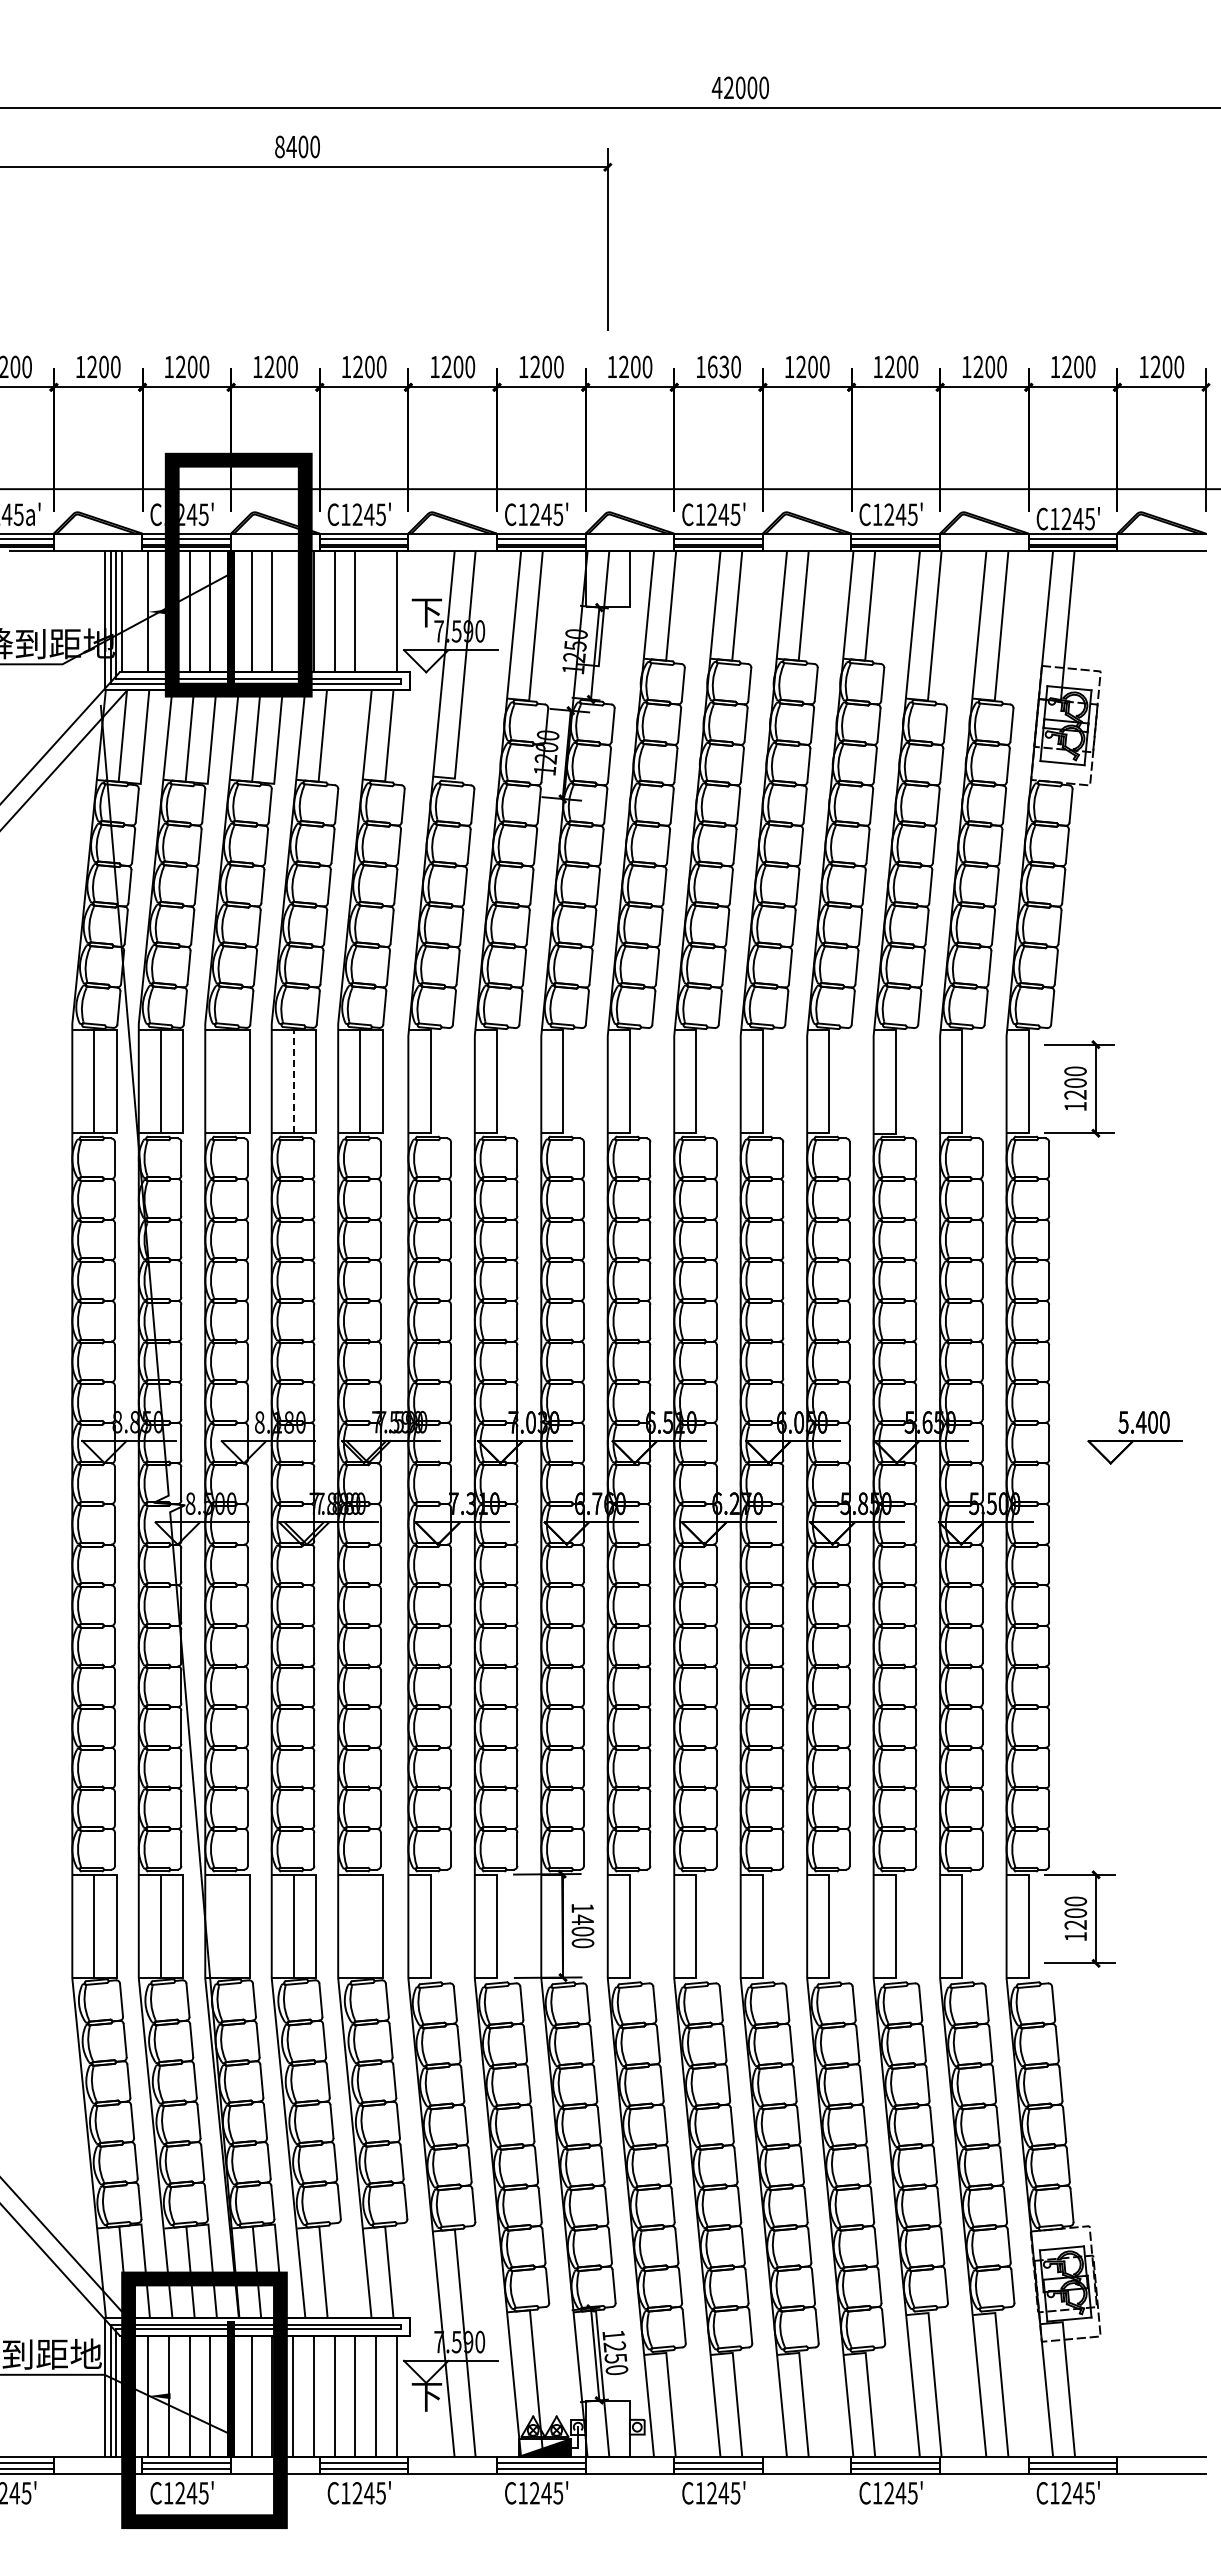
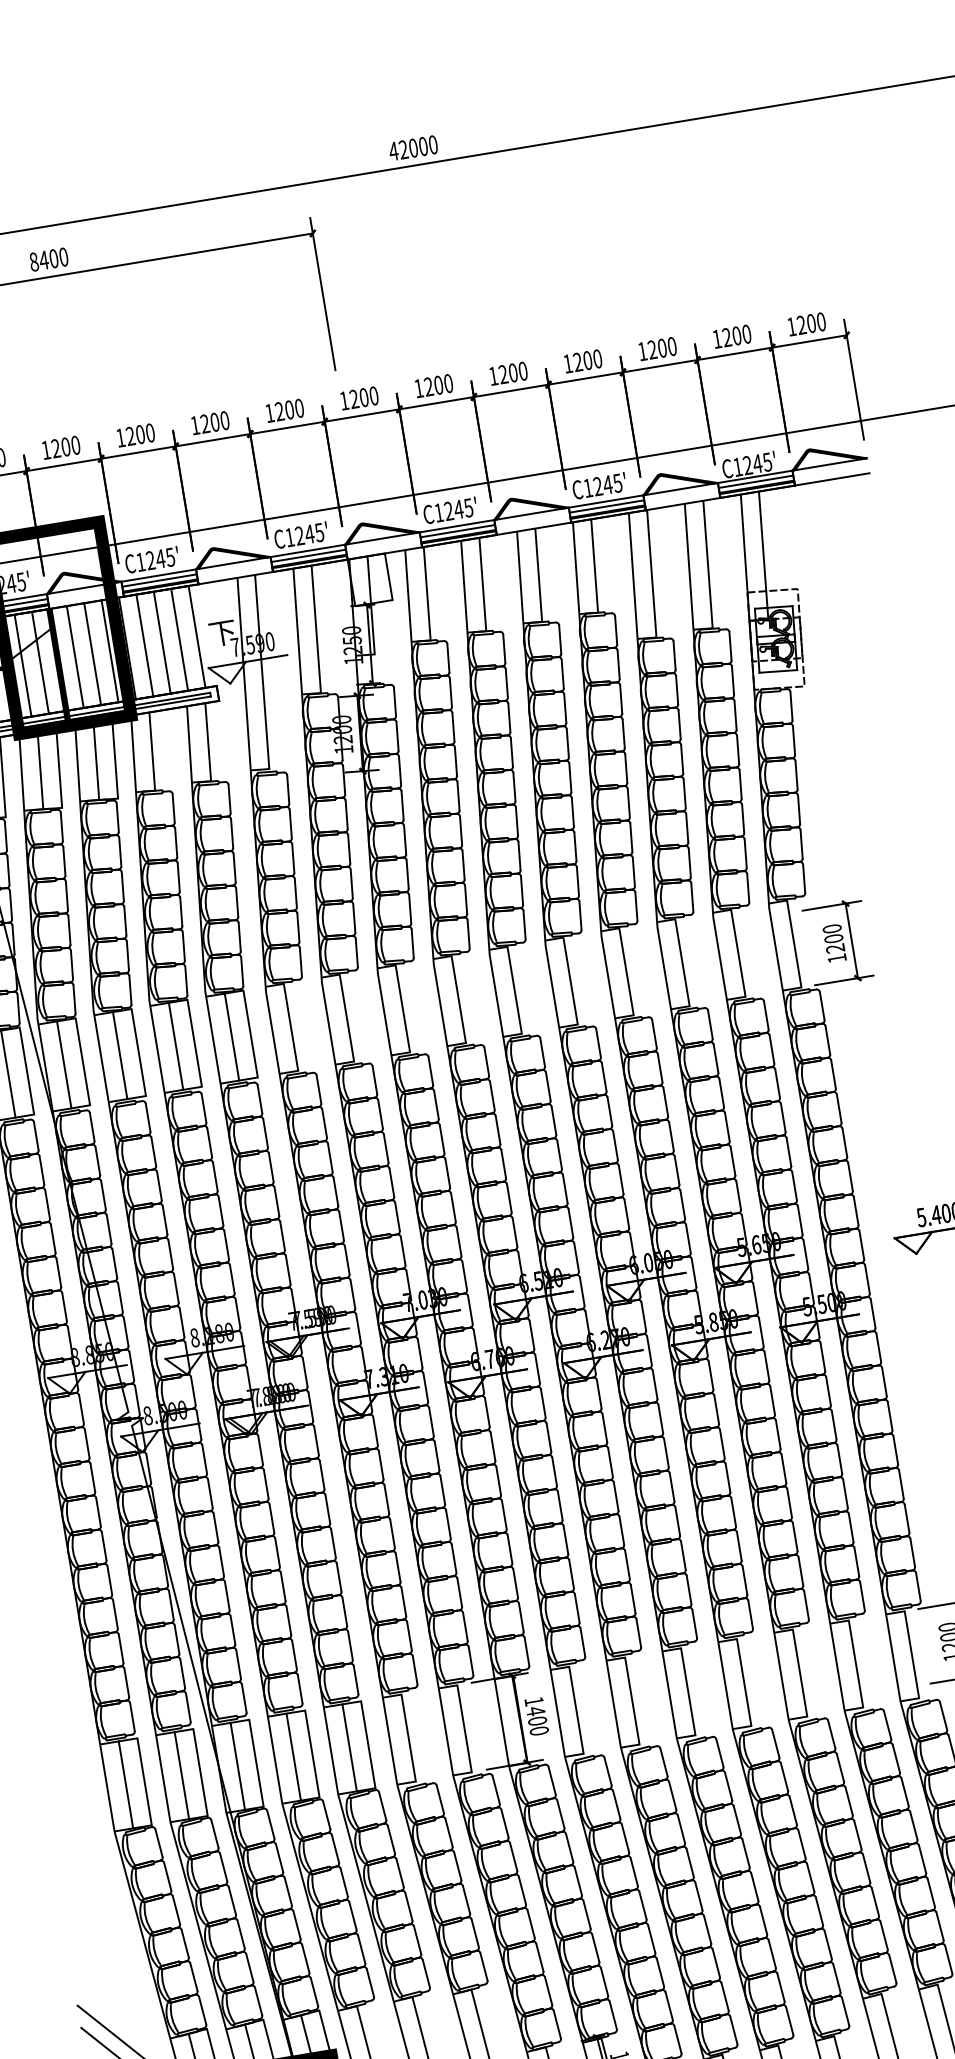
text: (718, 366) -> (433, 385), 1630 -> 1200
line: (293, 611) -> (110, 650), added
line: (375, 611) -> (179, 639), added
line: (227, 1081) -> (120, 1055), added
line: (293, 1081) -> (175, 1046), dashed -> solid
line: (227, 1926) -> (237, 1766), added
line: (360, 1926) -> (349, 1747), added

